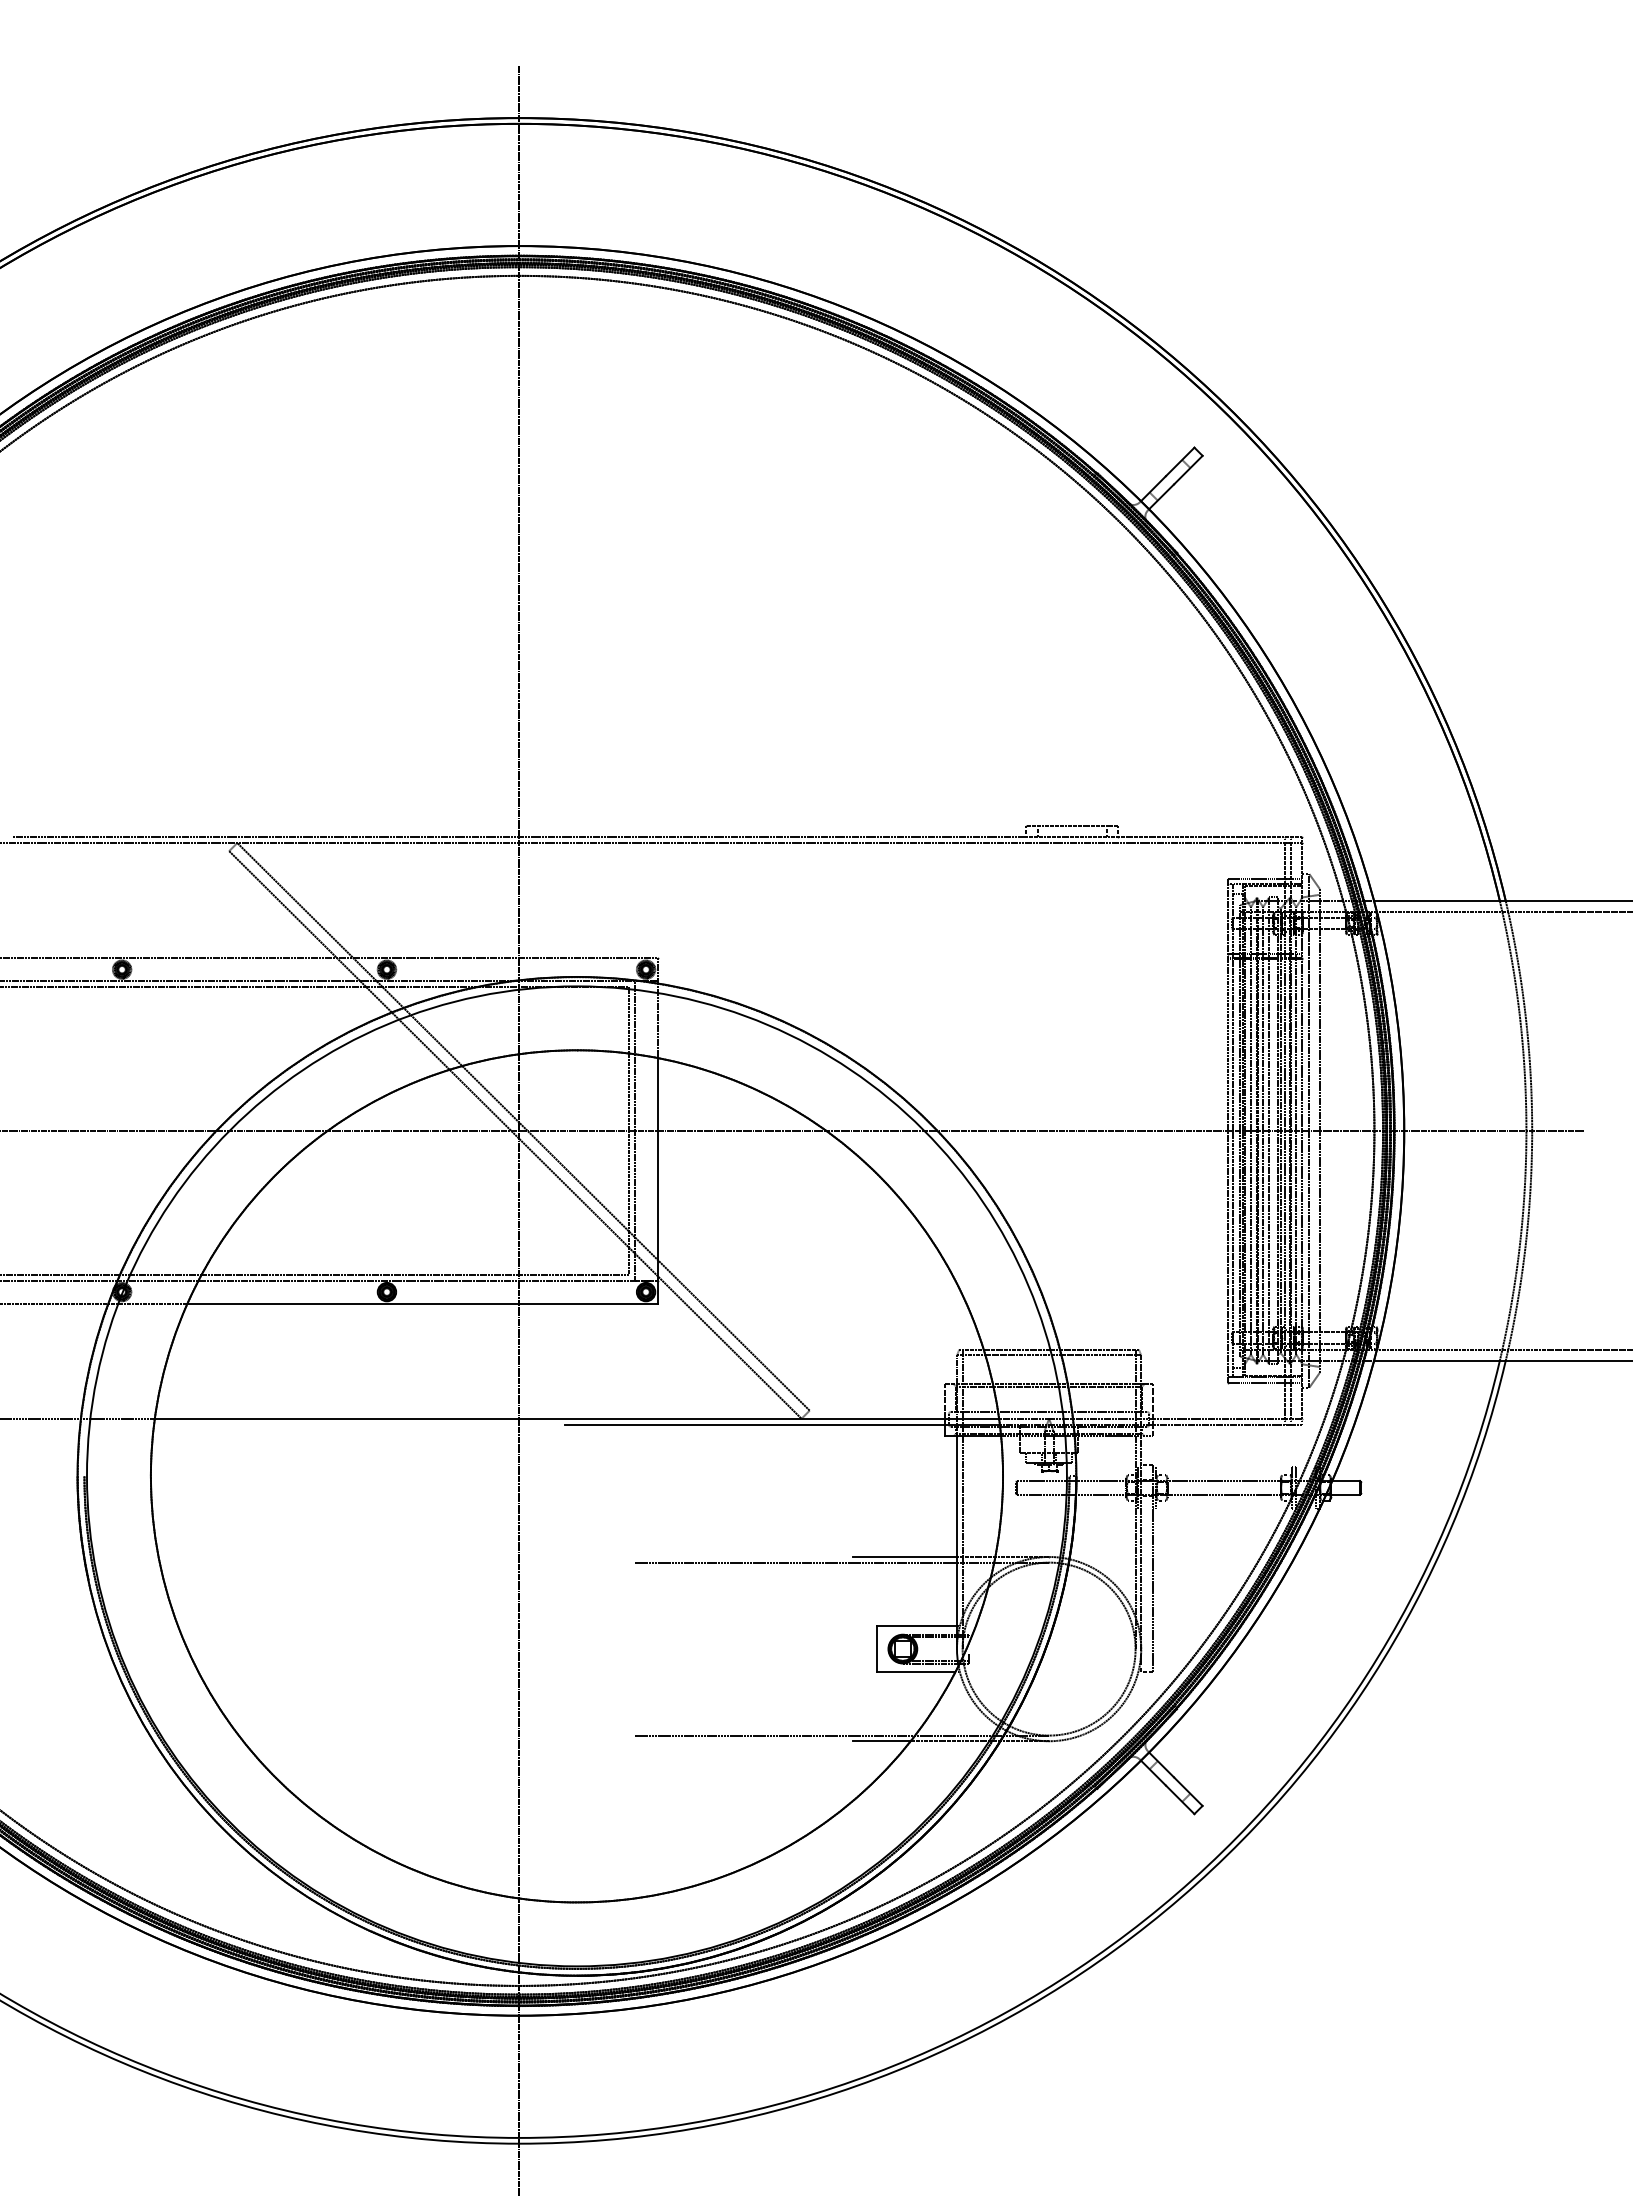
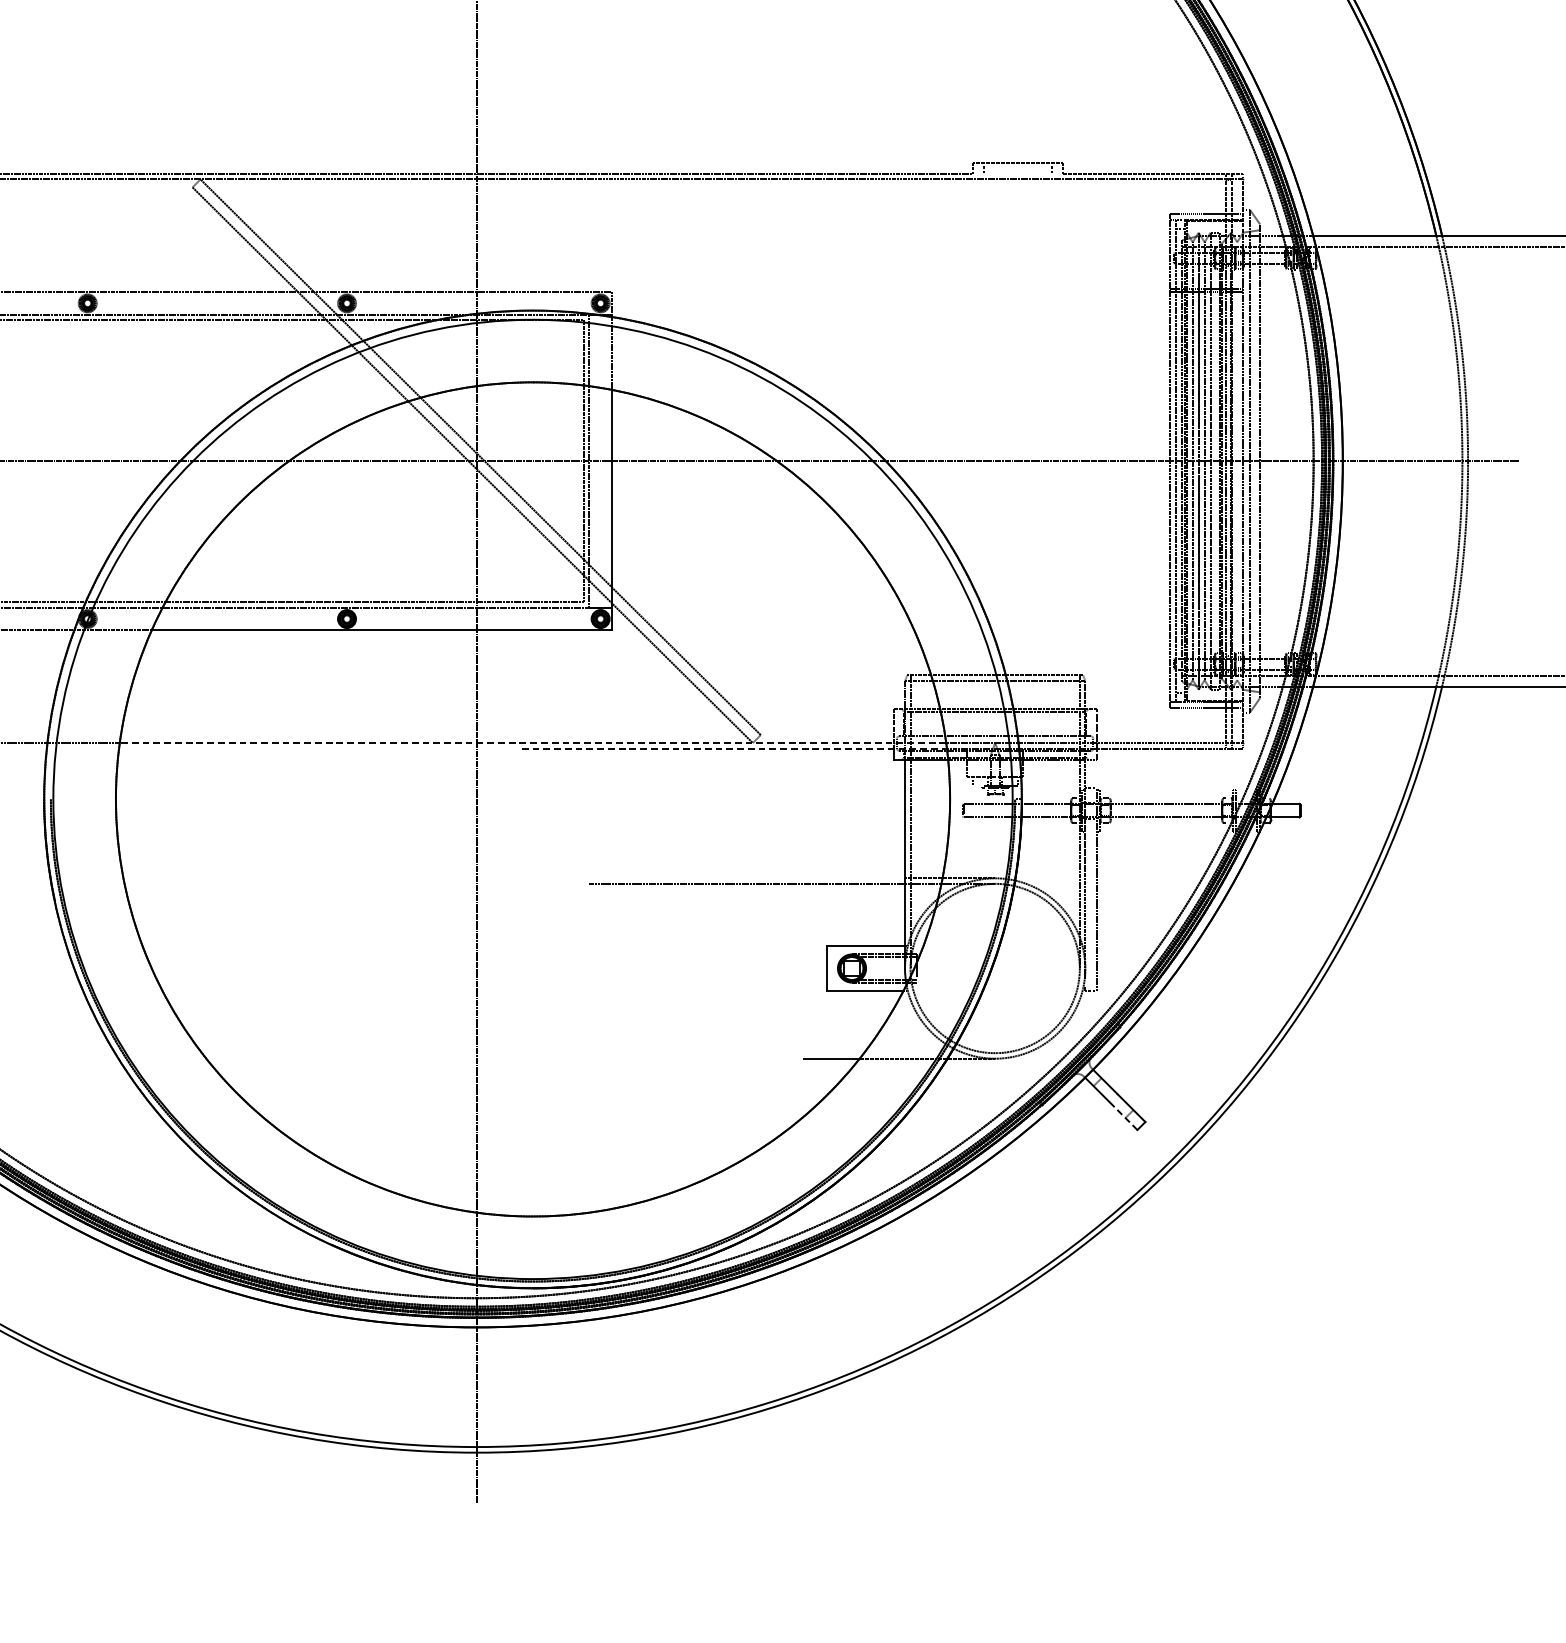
line: (1072, 837) -> (1018, 174), removed
line: (1296, 1130) -> (1237, 460), removed
line: (576, 1418) -> (532, 742), solid -> dashed
line: (783, 1424) -> (735, 748), solid -> dashed
line: (904, 1556) -> (853, 877), removed
line: (841, 1735) -> (791, 1053), removed
line: (1179, 1799) -> (1122, 1115), solid -> dashed

